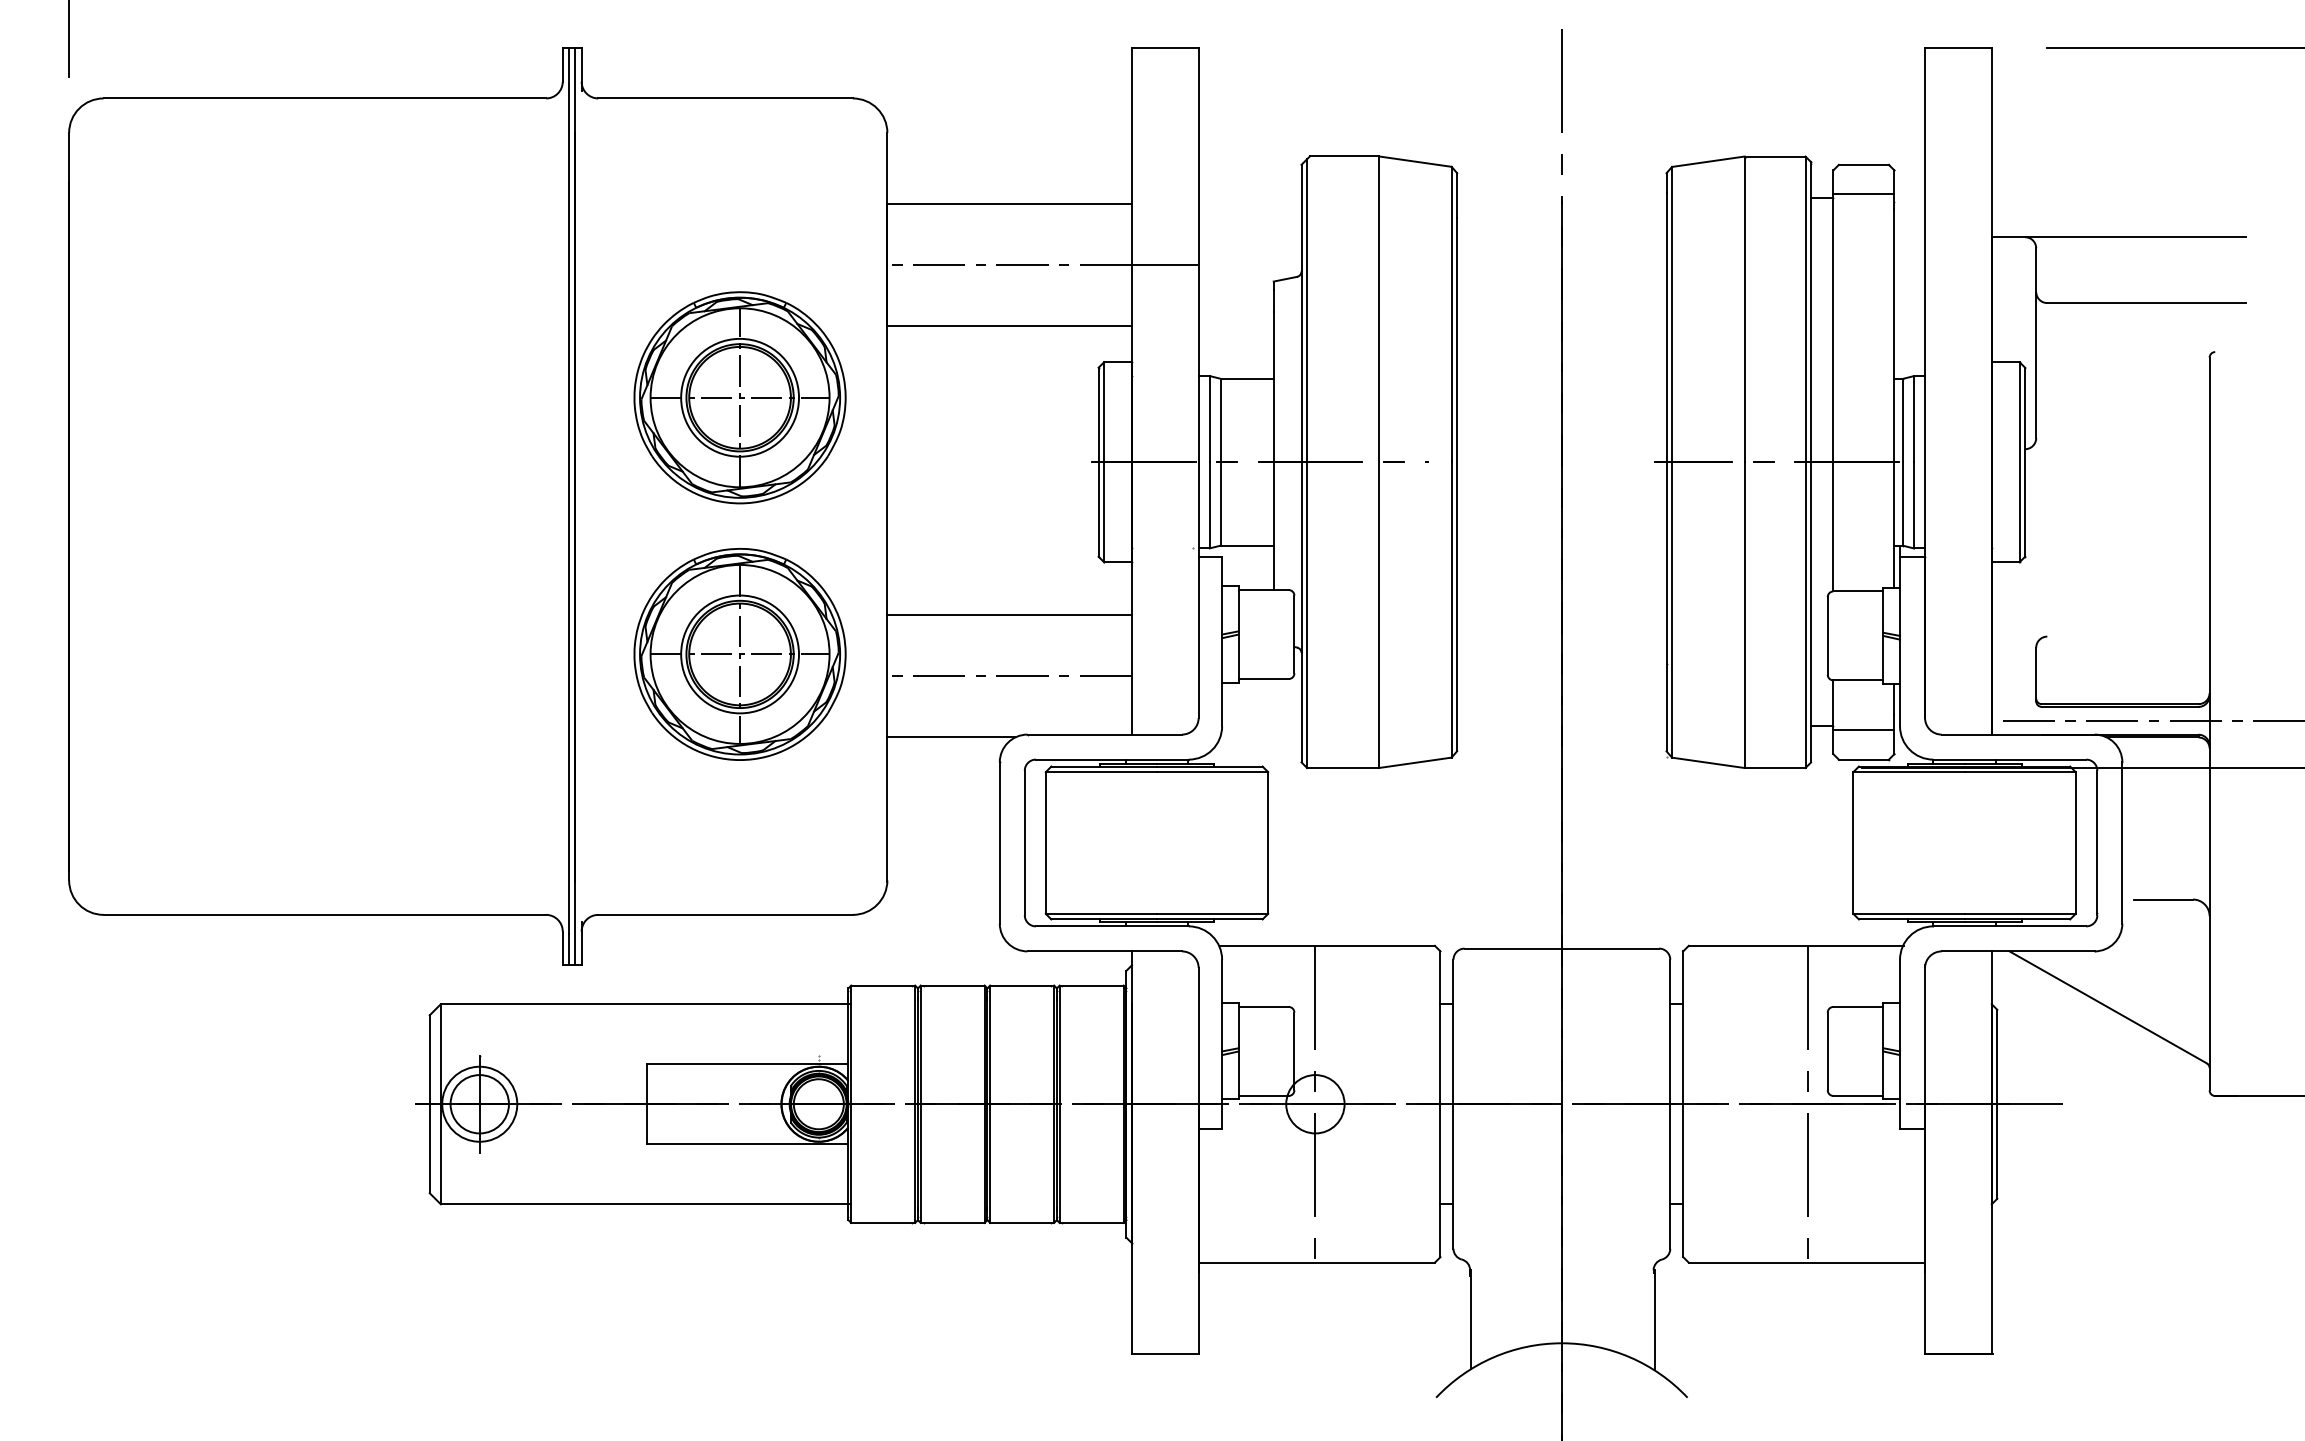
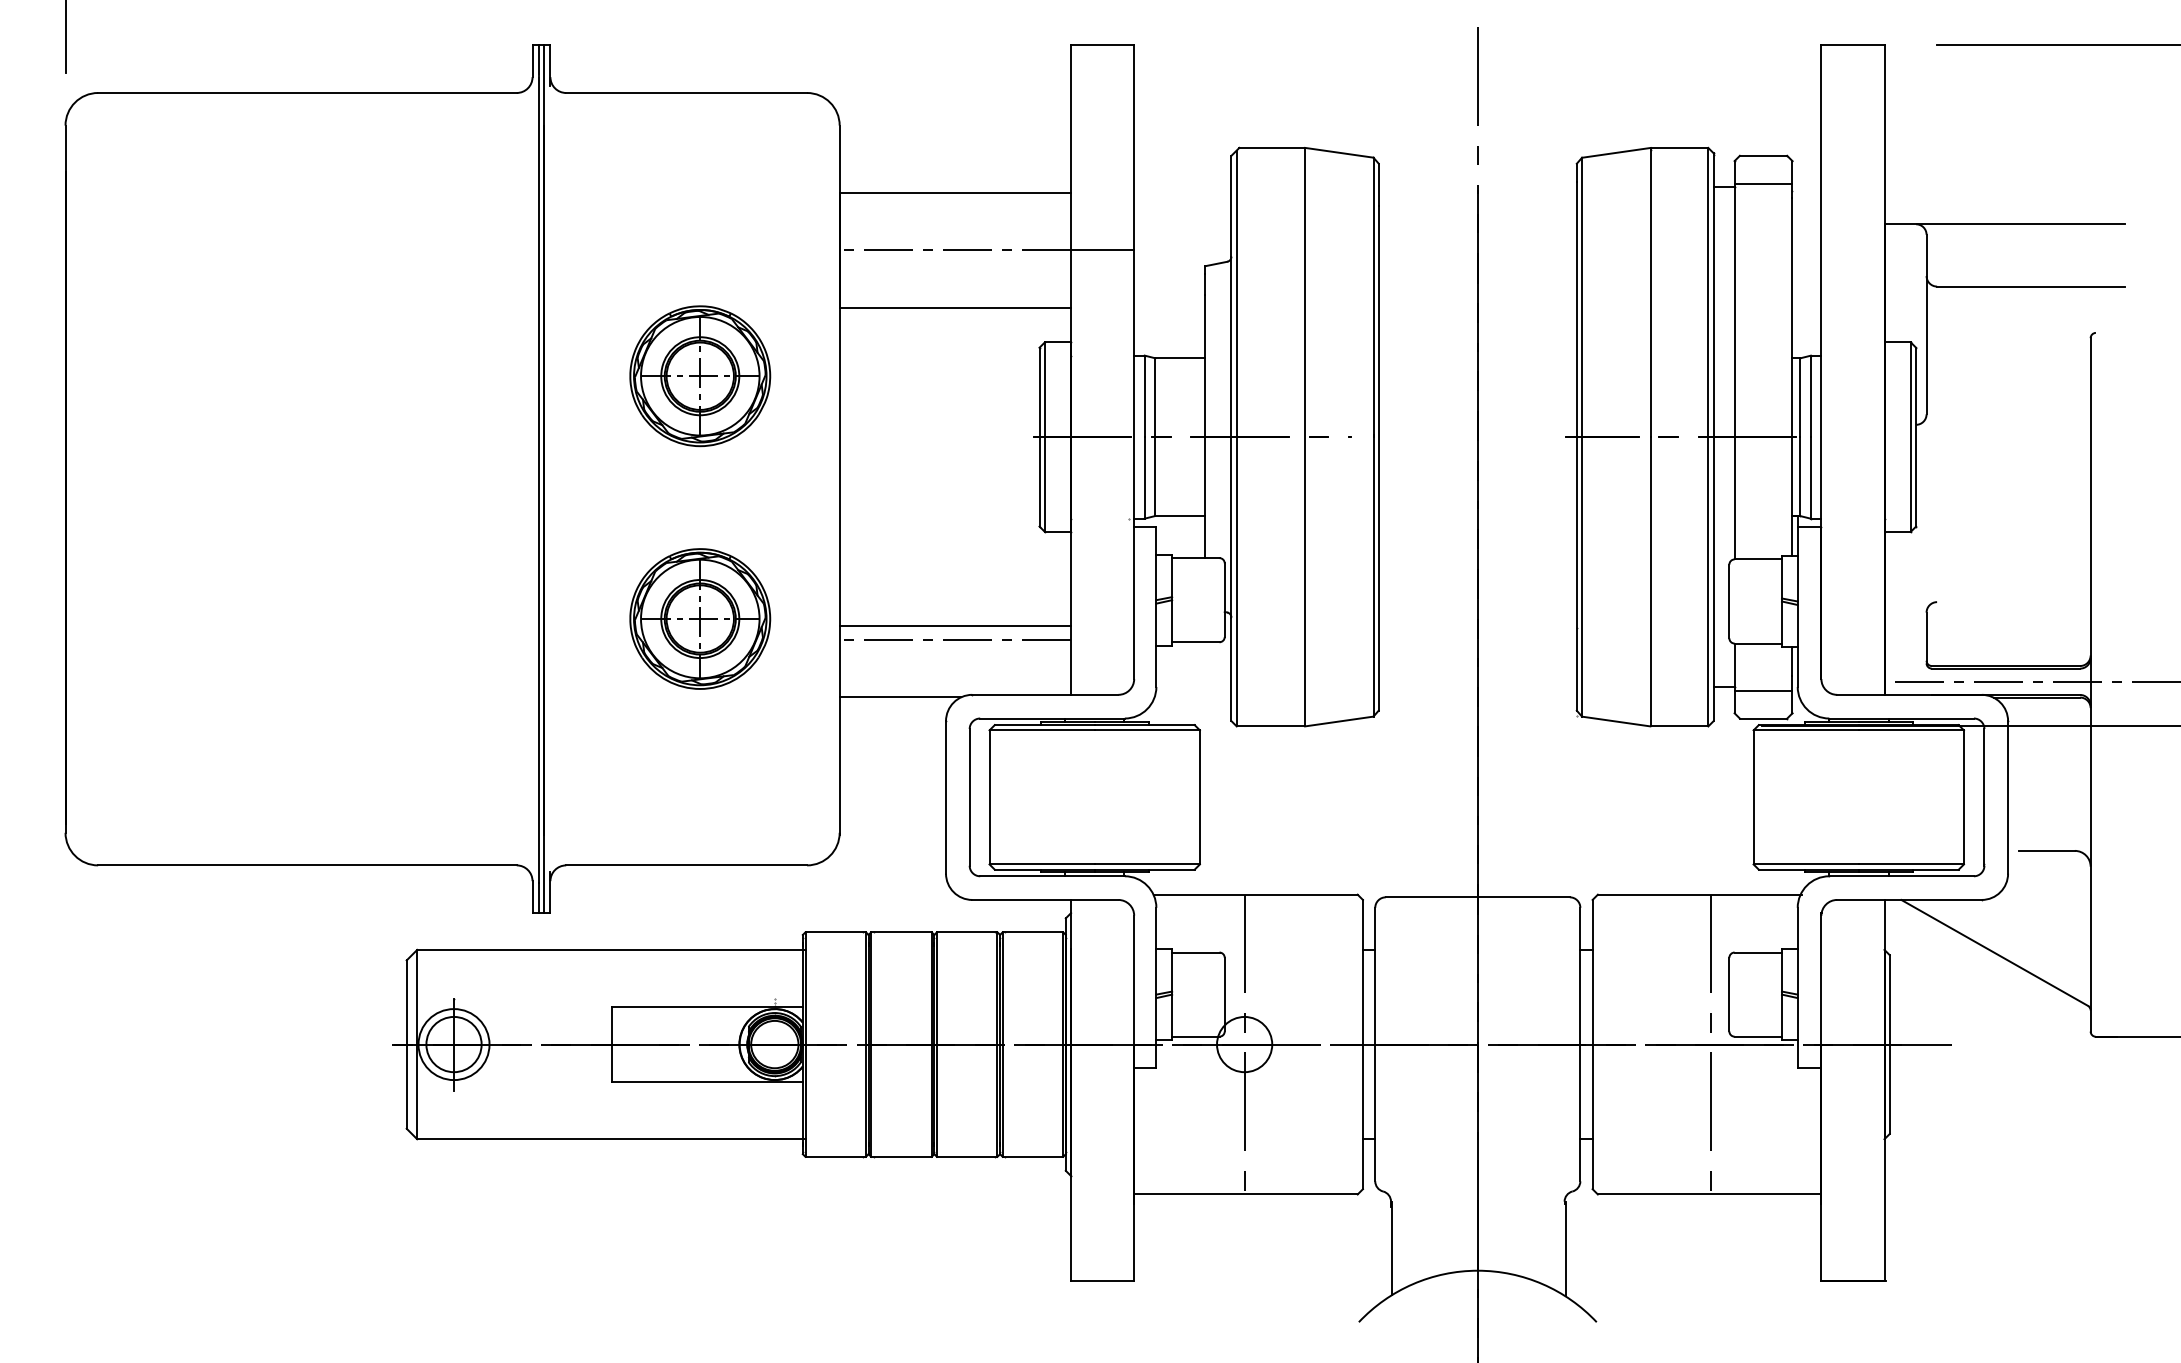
part: (739, 397) -> (699, 375), size x0.7
line: (1009, 615) -> (955, 626), moved
part: (739, 654) -> (699, 619), size x0.7

